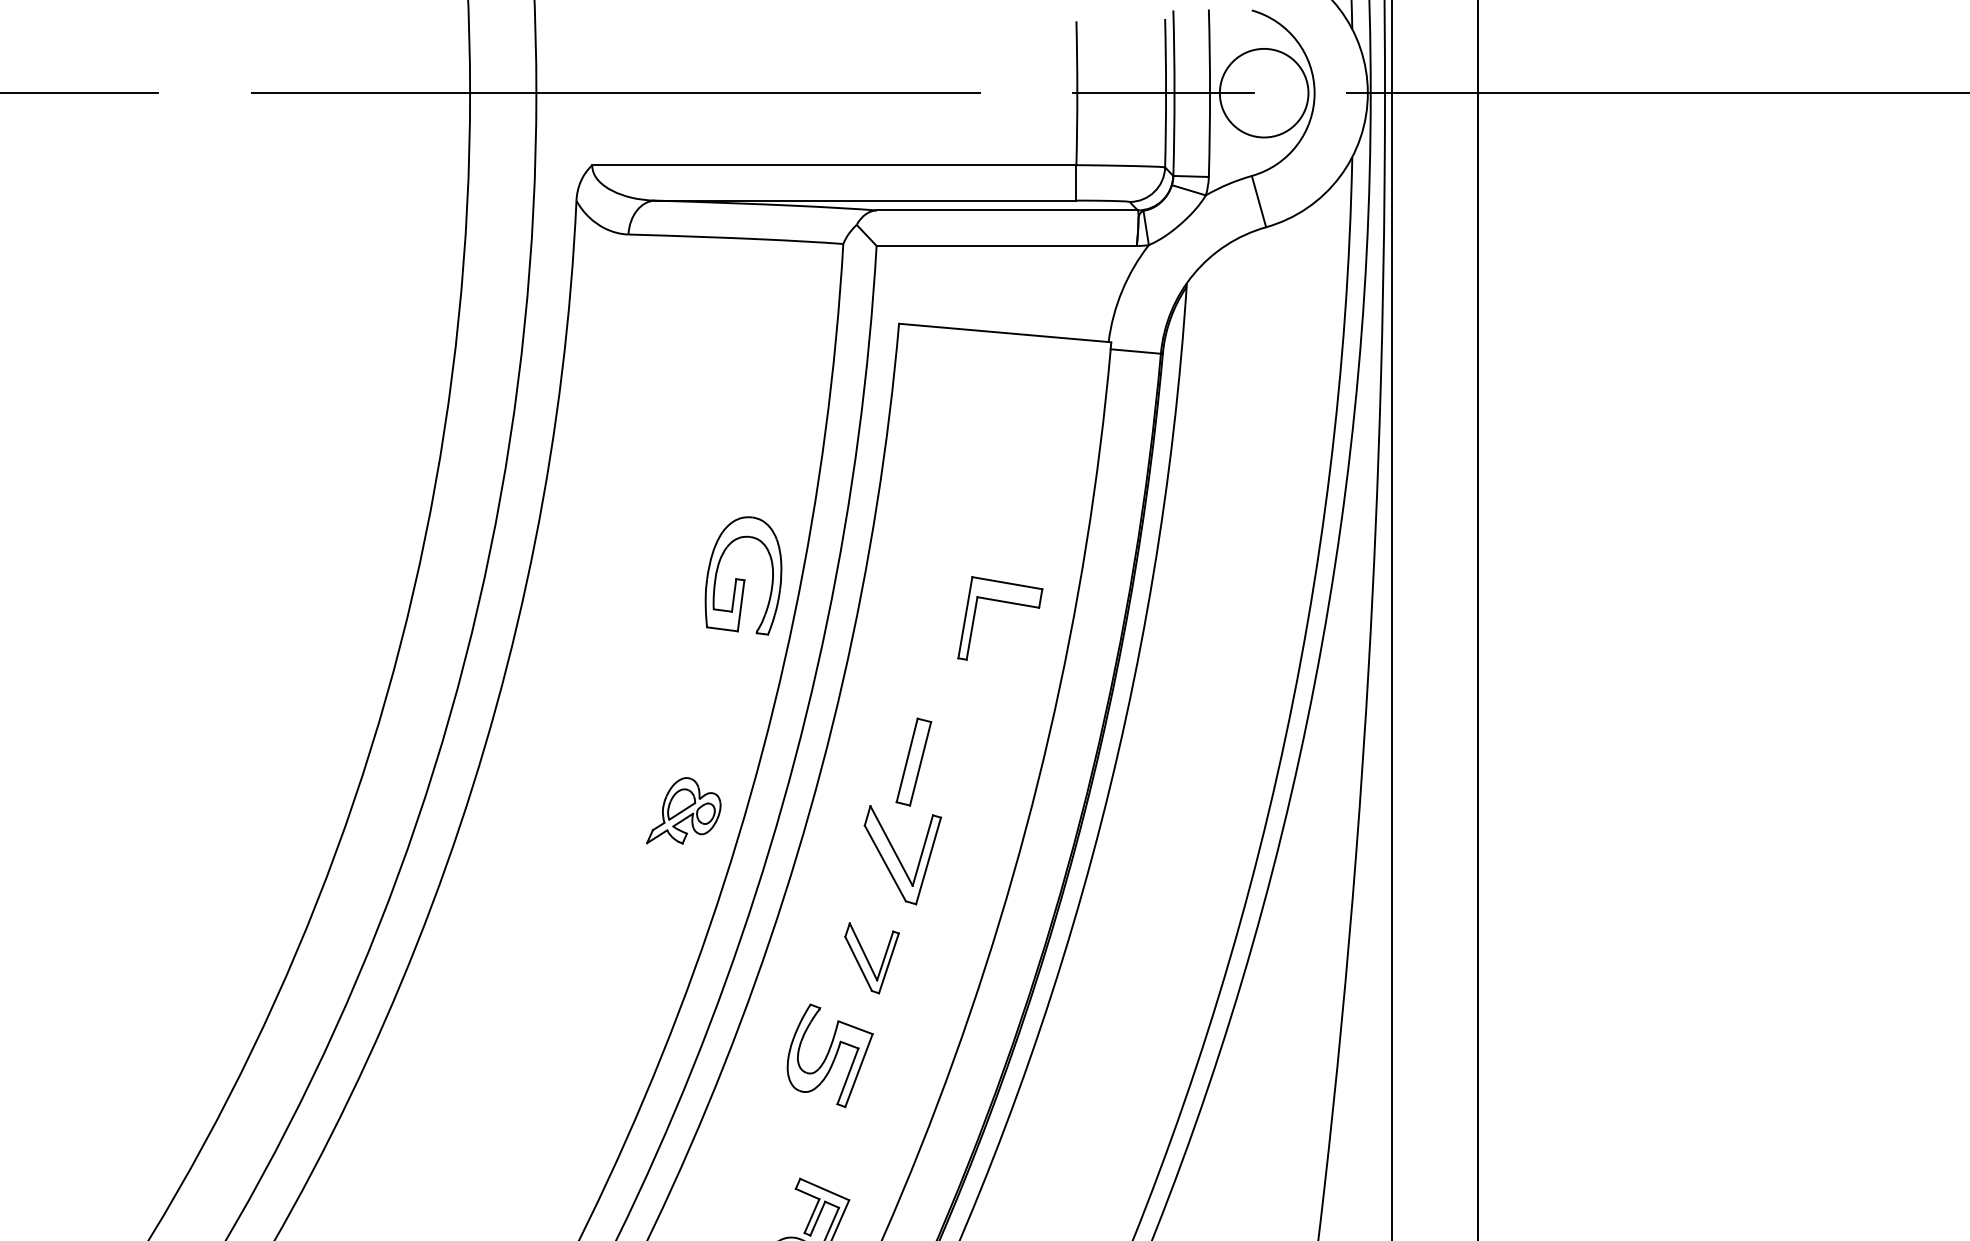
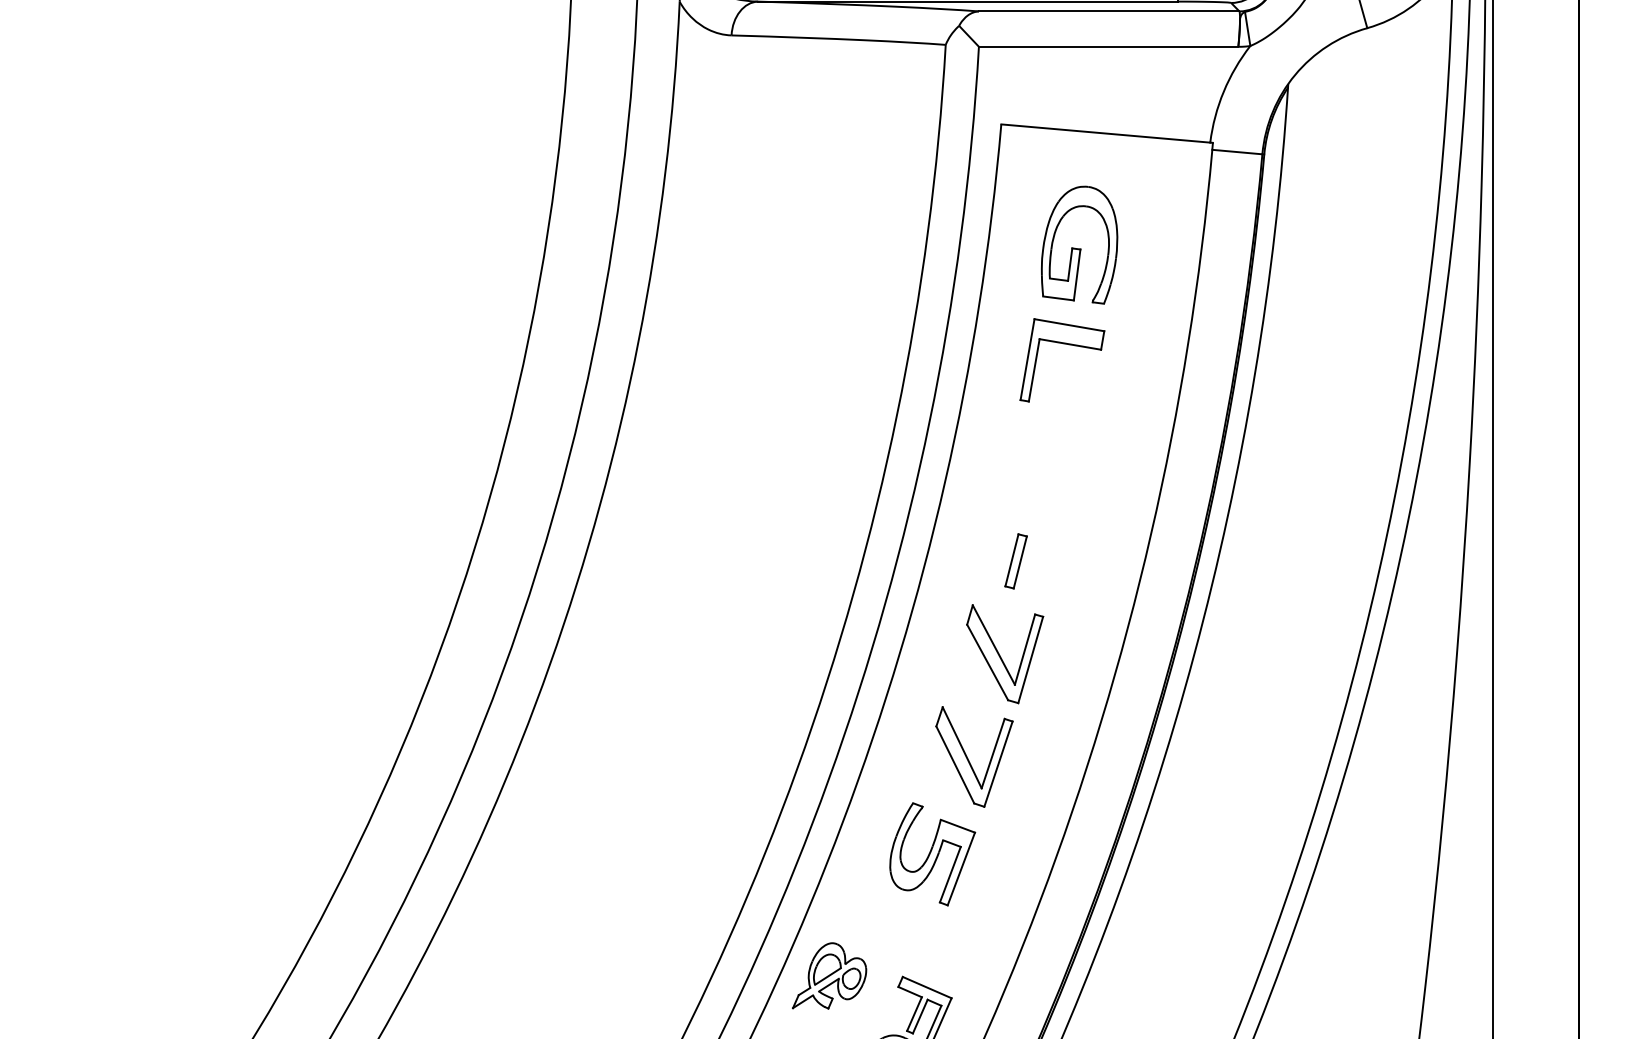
part: (743, 575) -> (1079, 244), moved
part: (1001, 602) -> (1063, 344), moved
part: (913, 761) -> (1015, 560), size x0.62
part: (683, 810) -> (829, 975), moved
part: (871, 958) -> (973, 757), size x1.43

